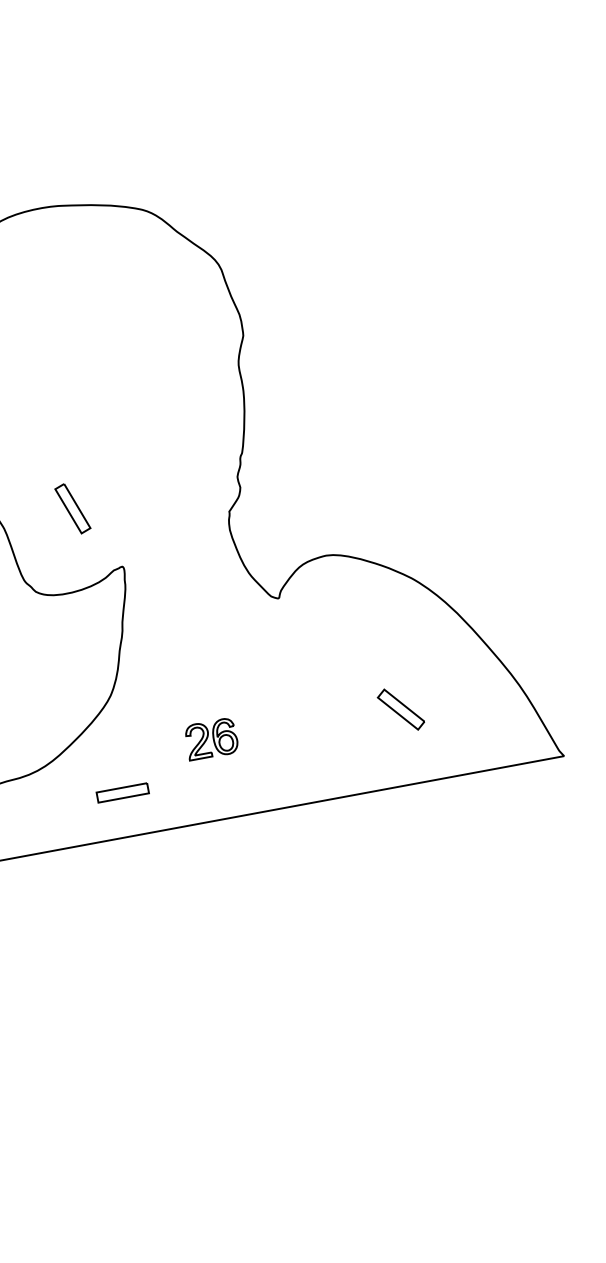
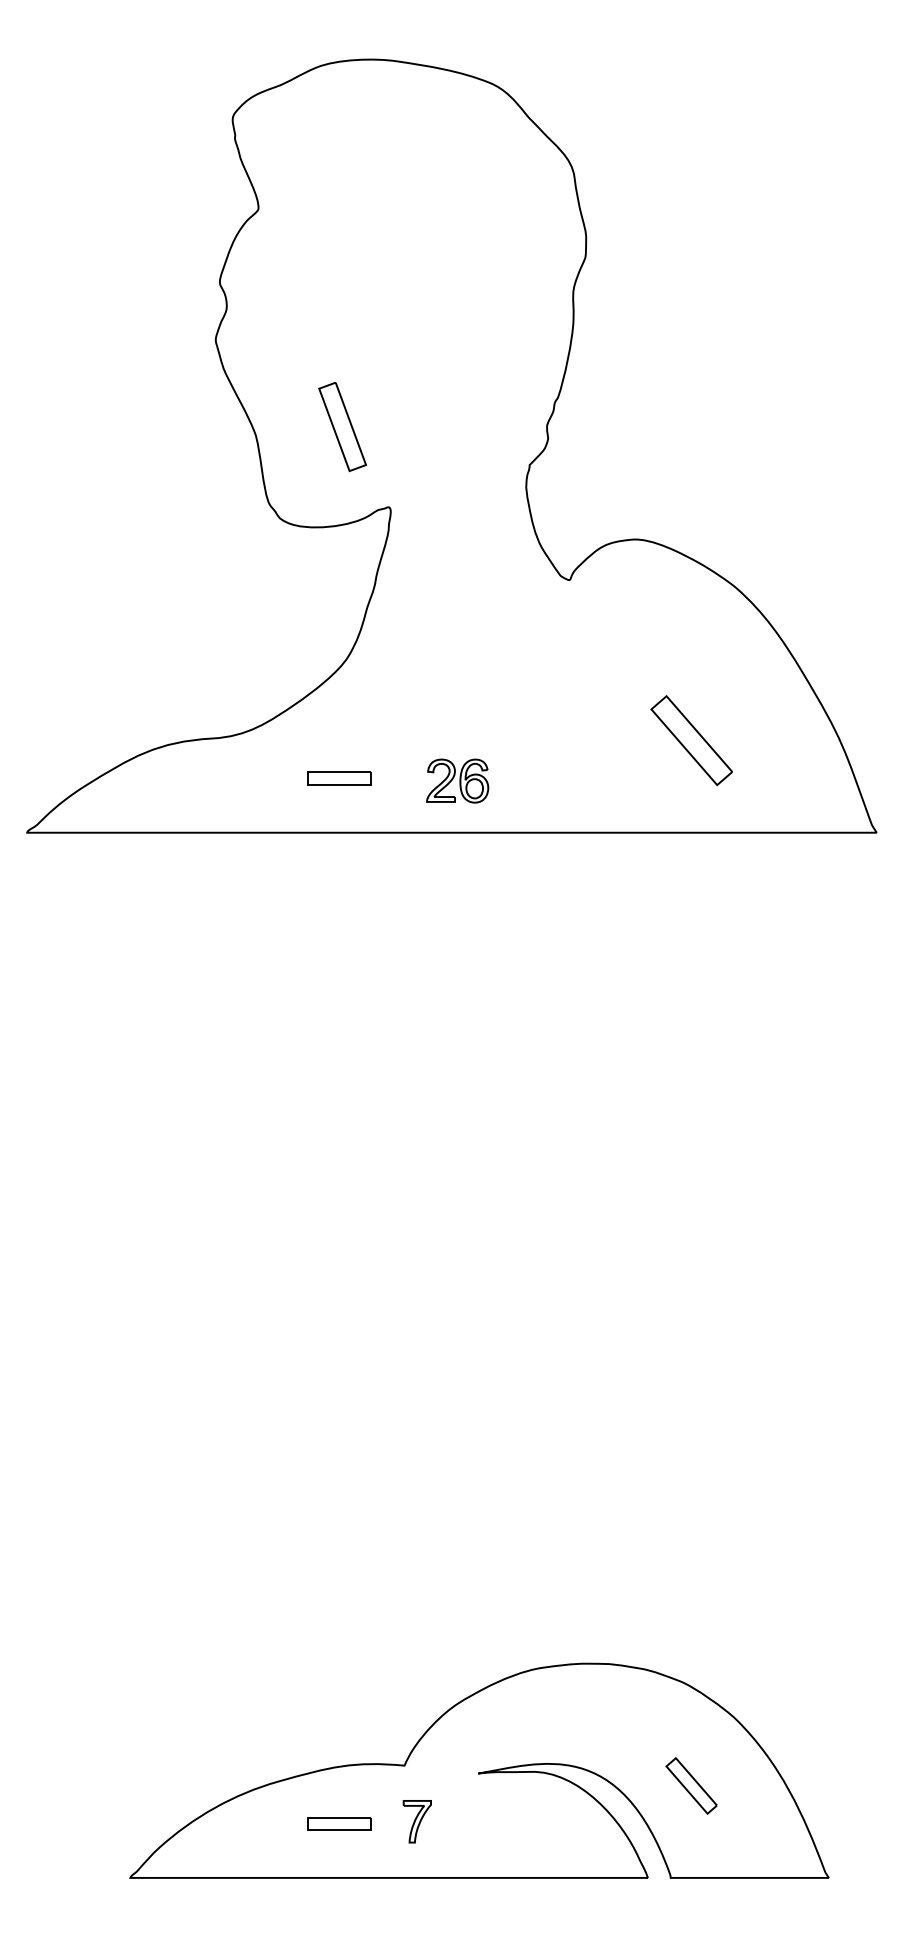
part: (72, 508) -> (342, 426), size x1.4
part: (401, 709) -> (691, 740), size x1.6
part: (211, 738) -> (457, 780), moved

